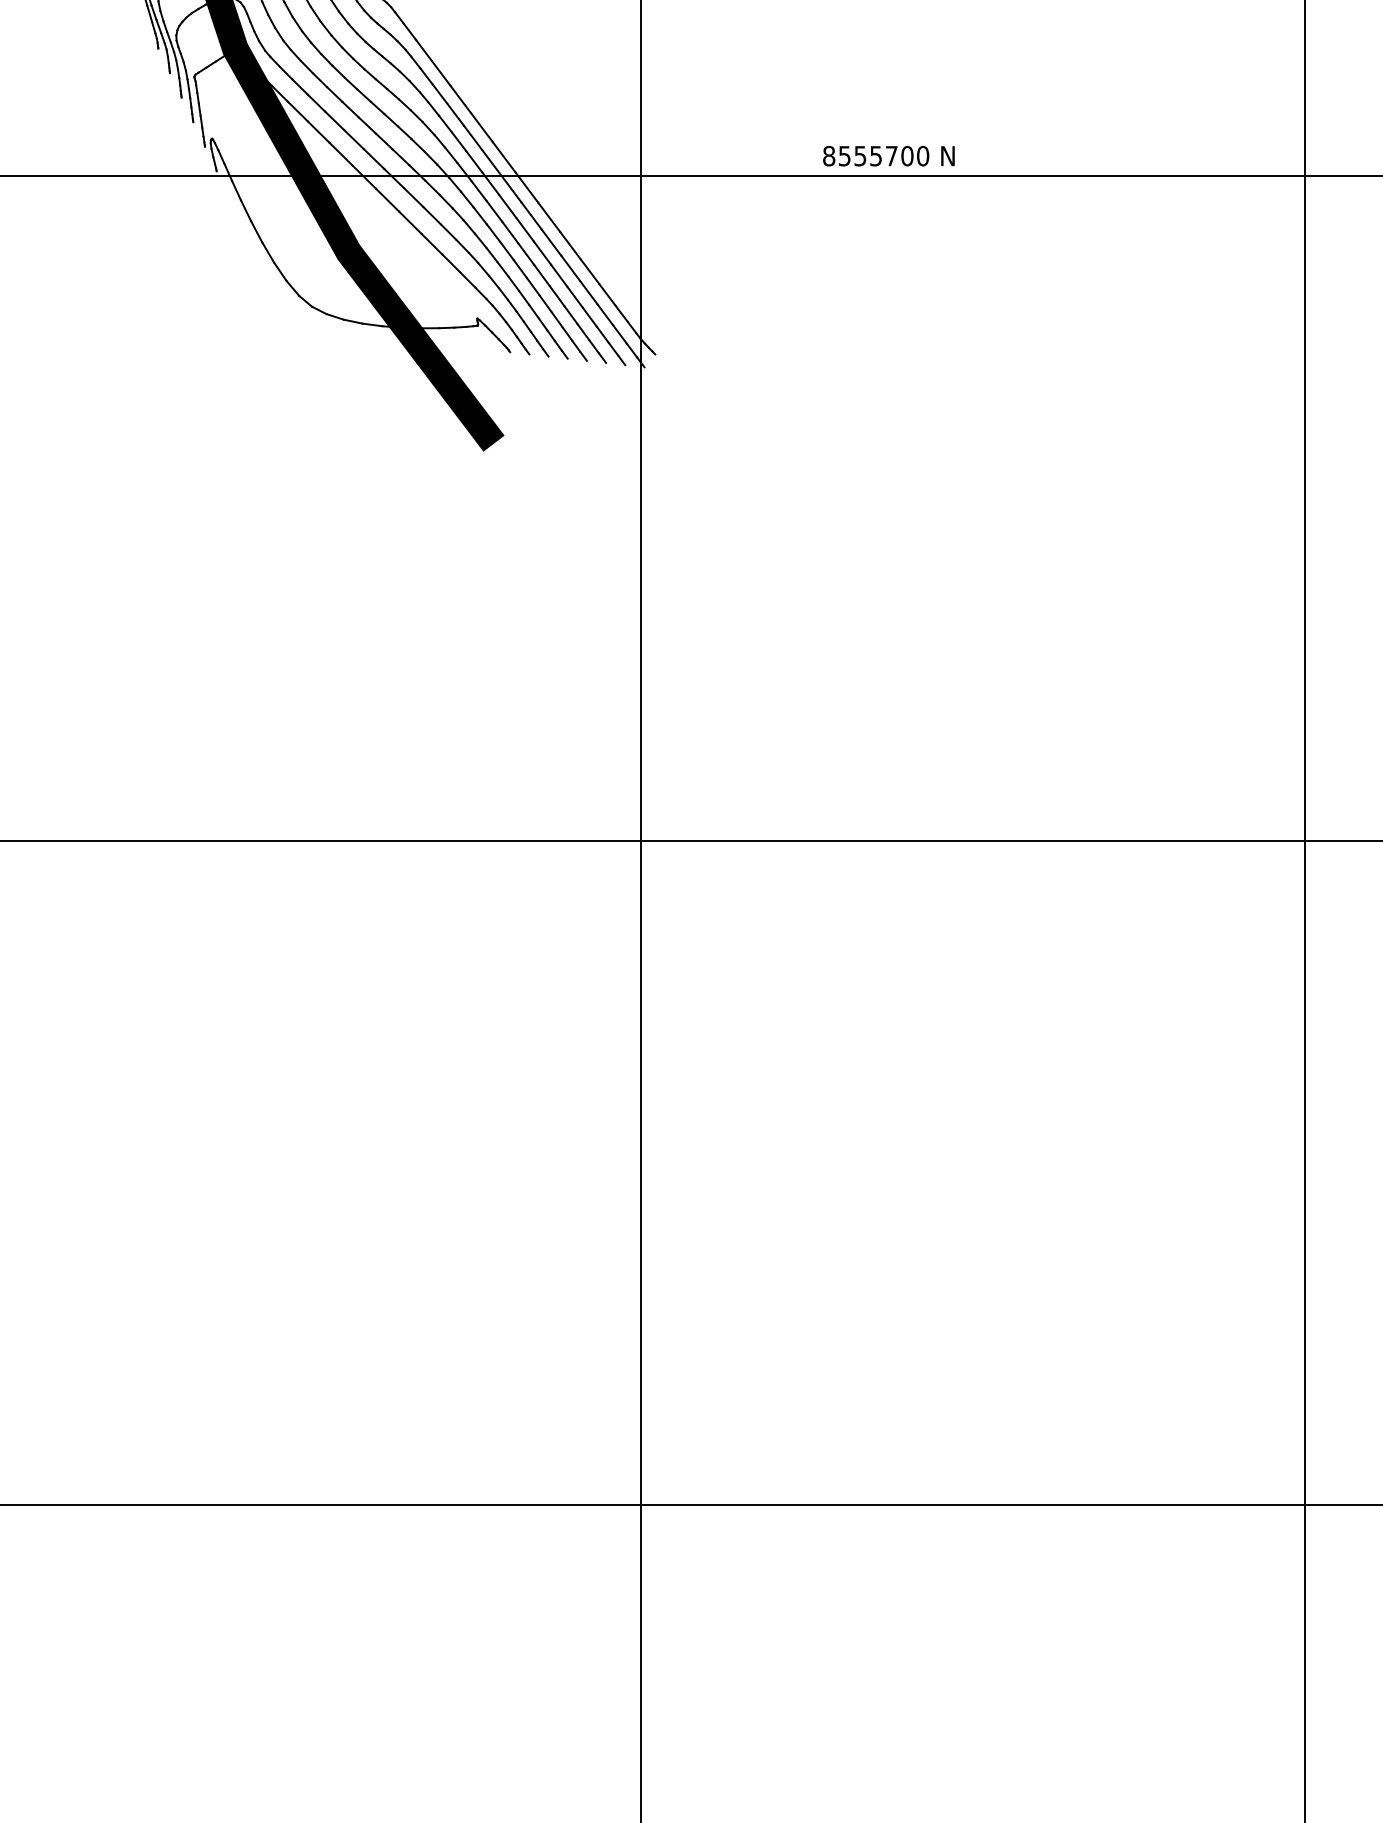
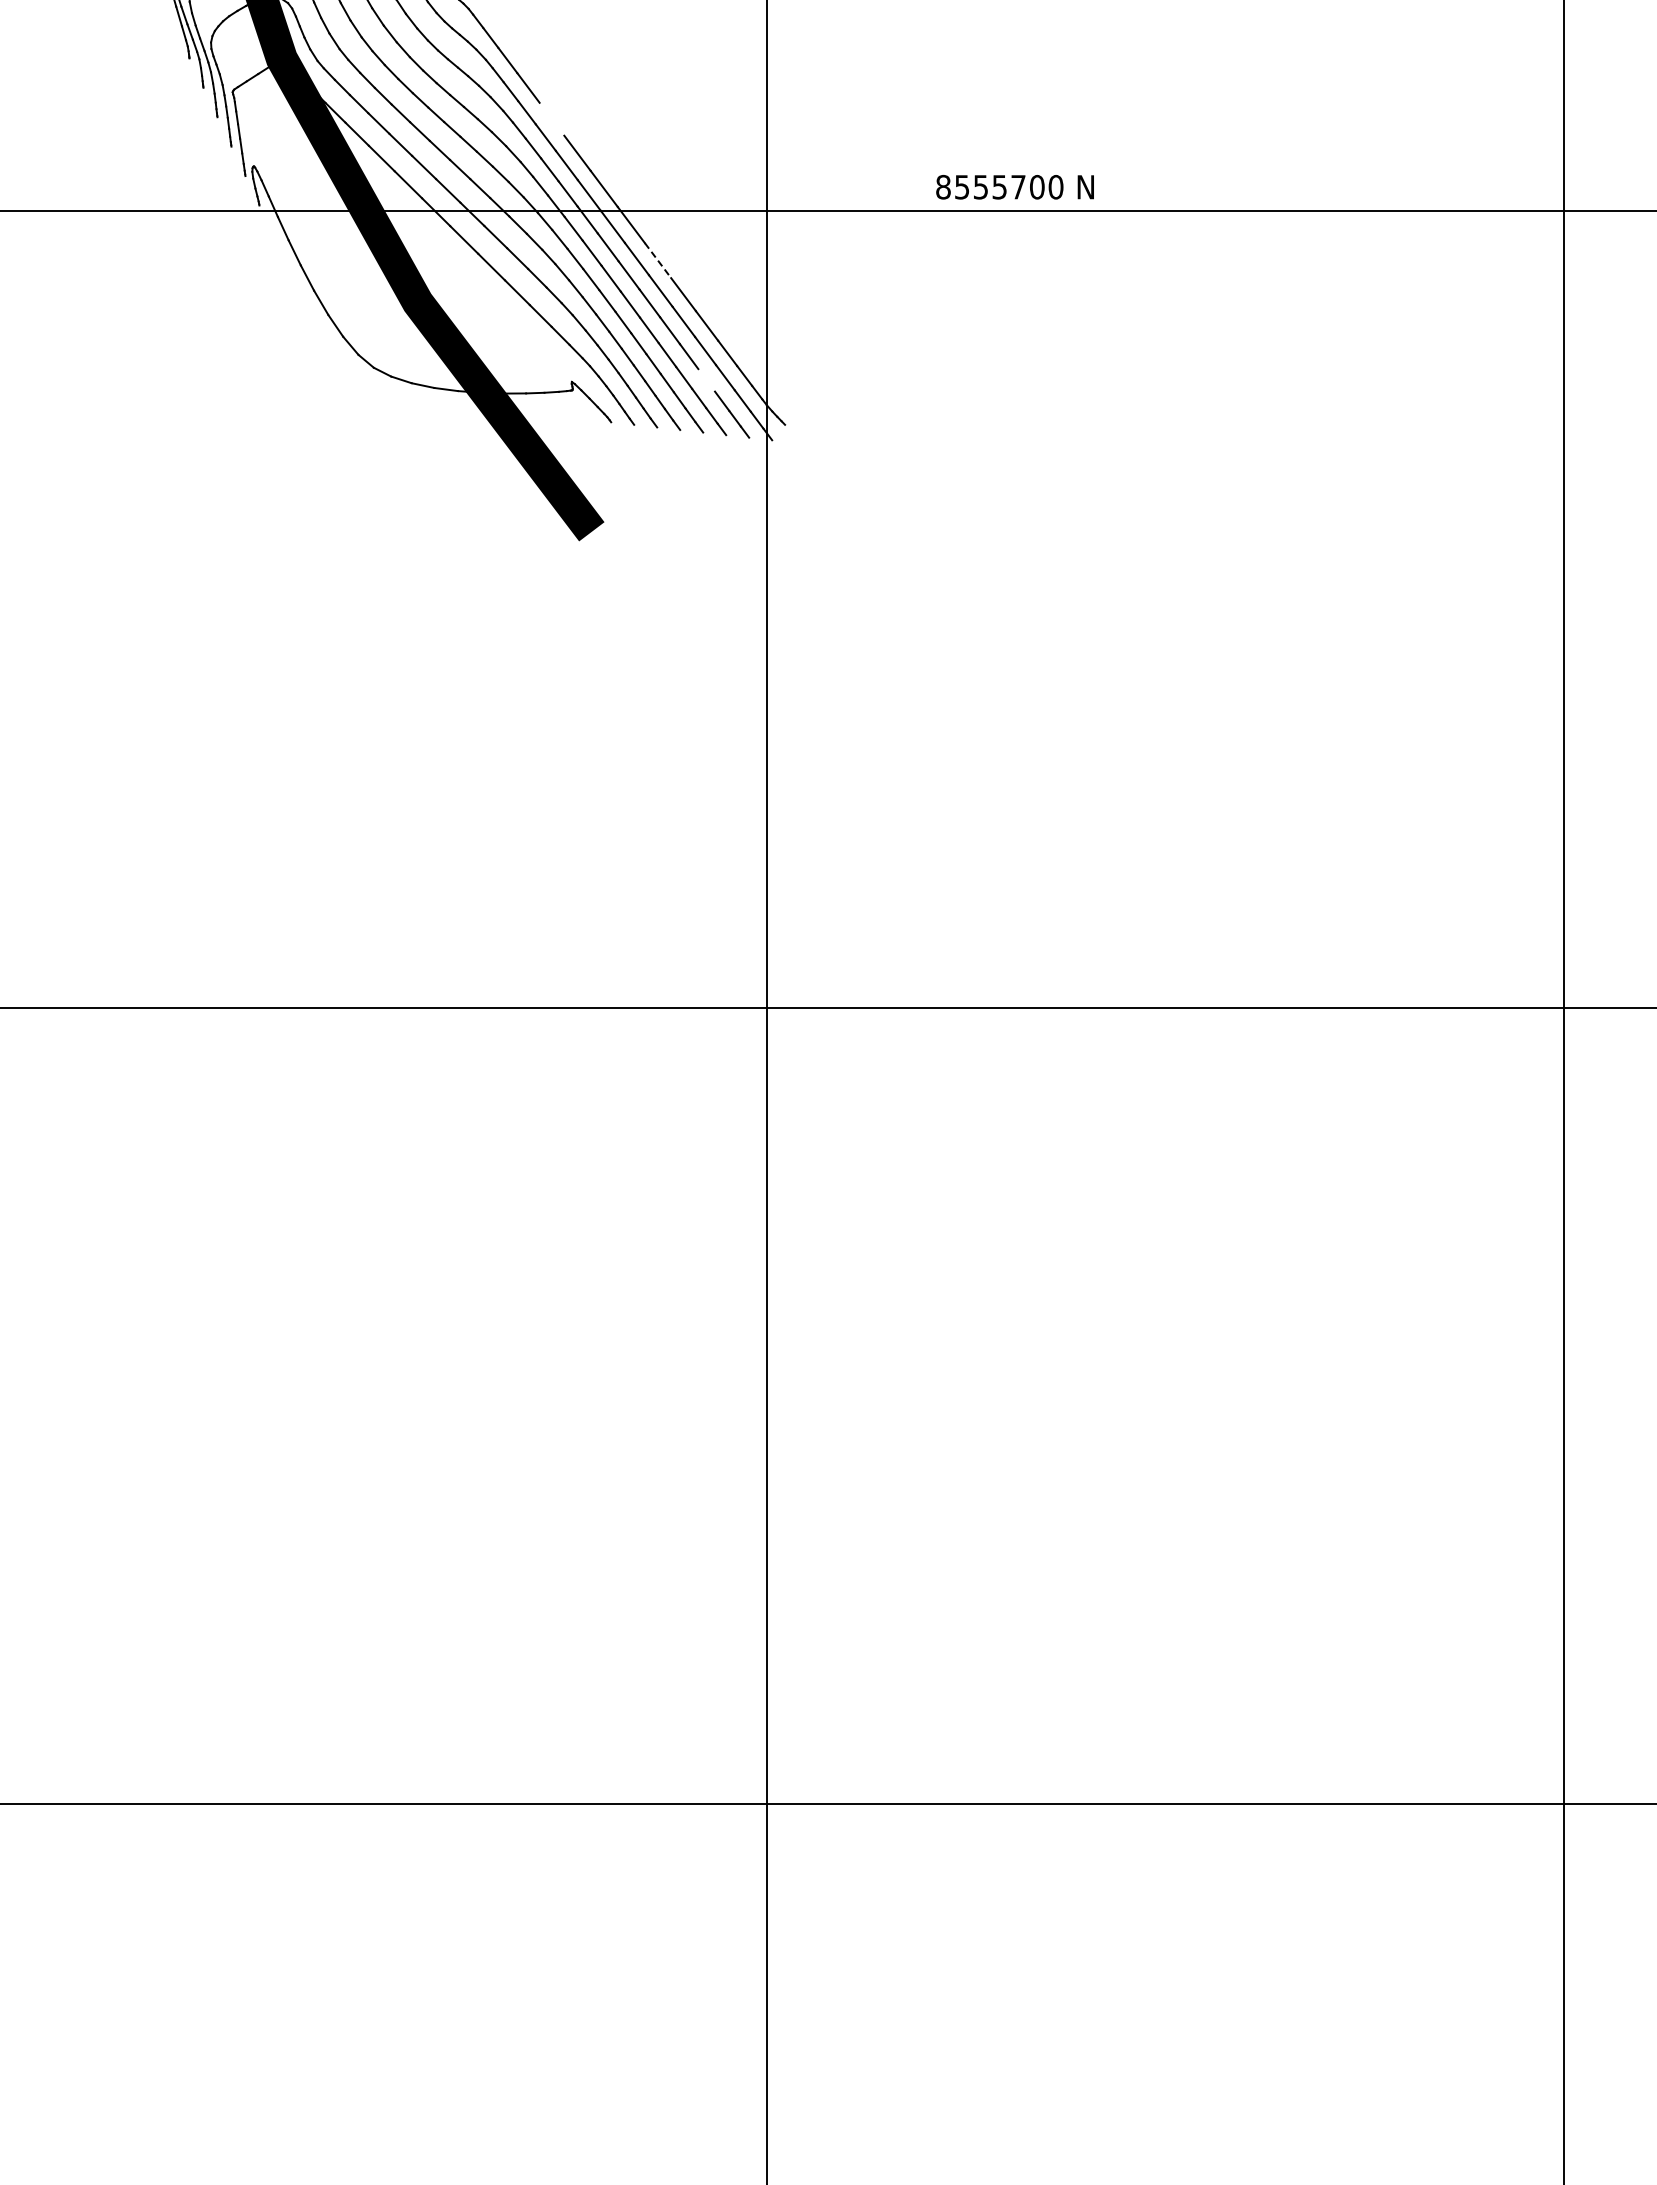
line: (460, 98) -> (551, 118), removed
text: (888, 156) -> (1014, 187), moved
line: (549, 217) -> (658, 260), solid -> dashed
line: (589, 317) -> (706, 380), removed

